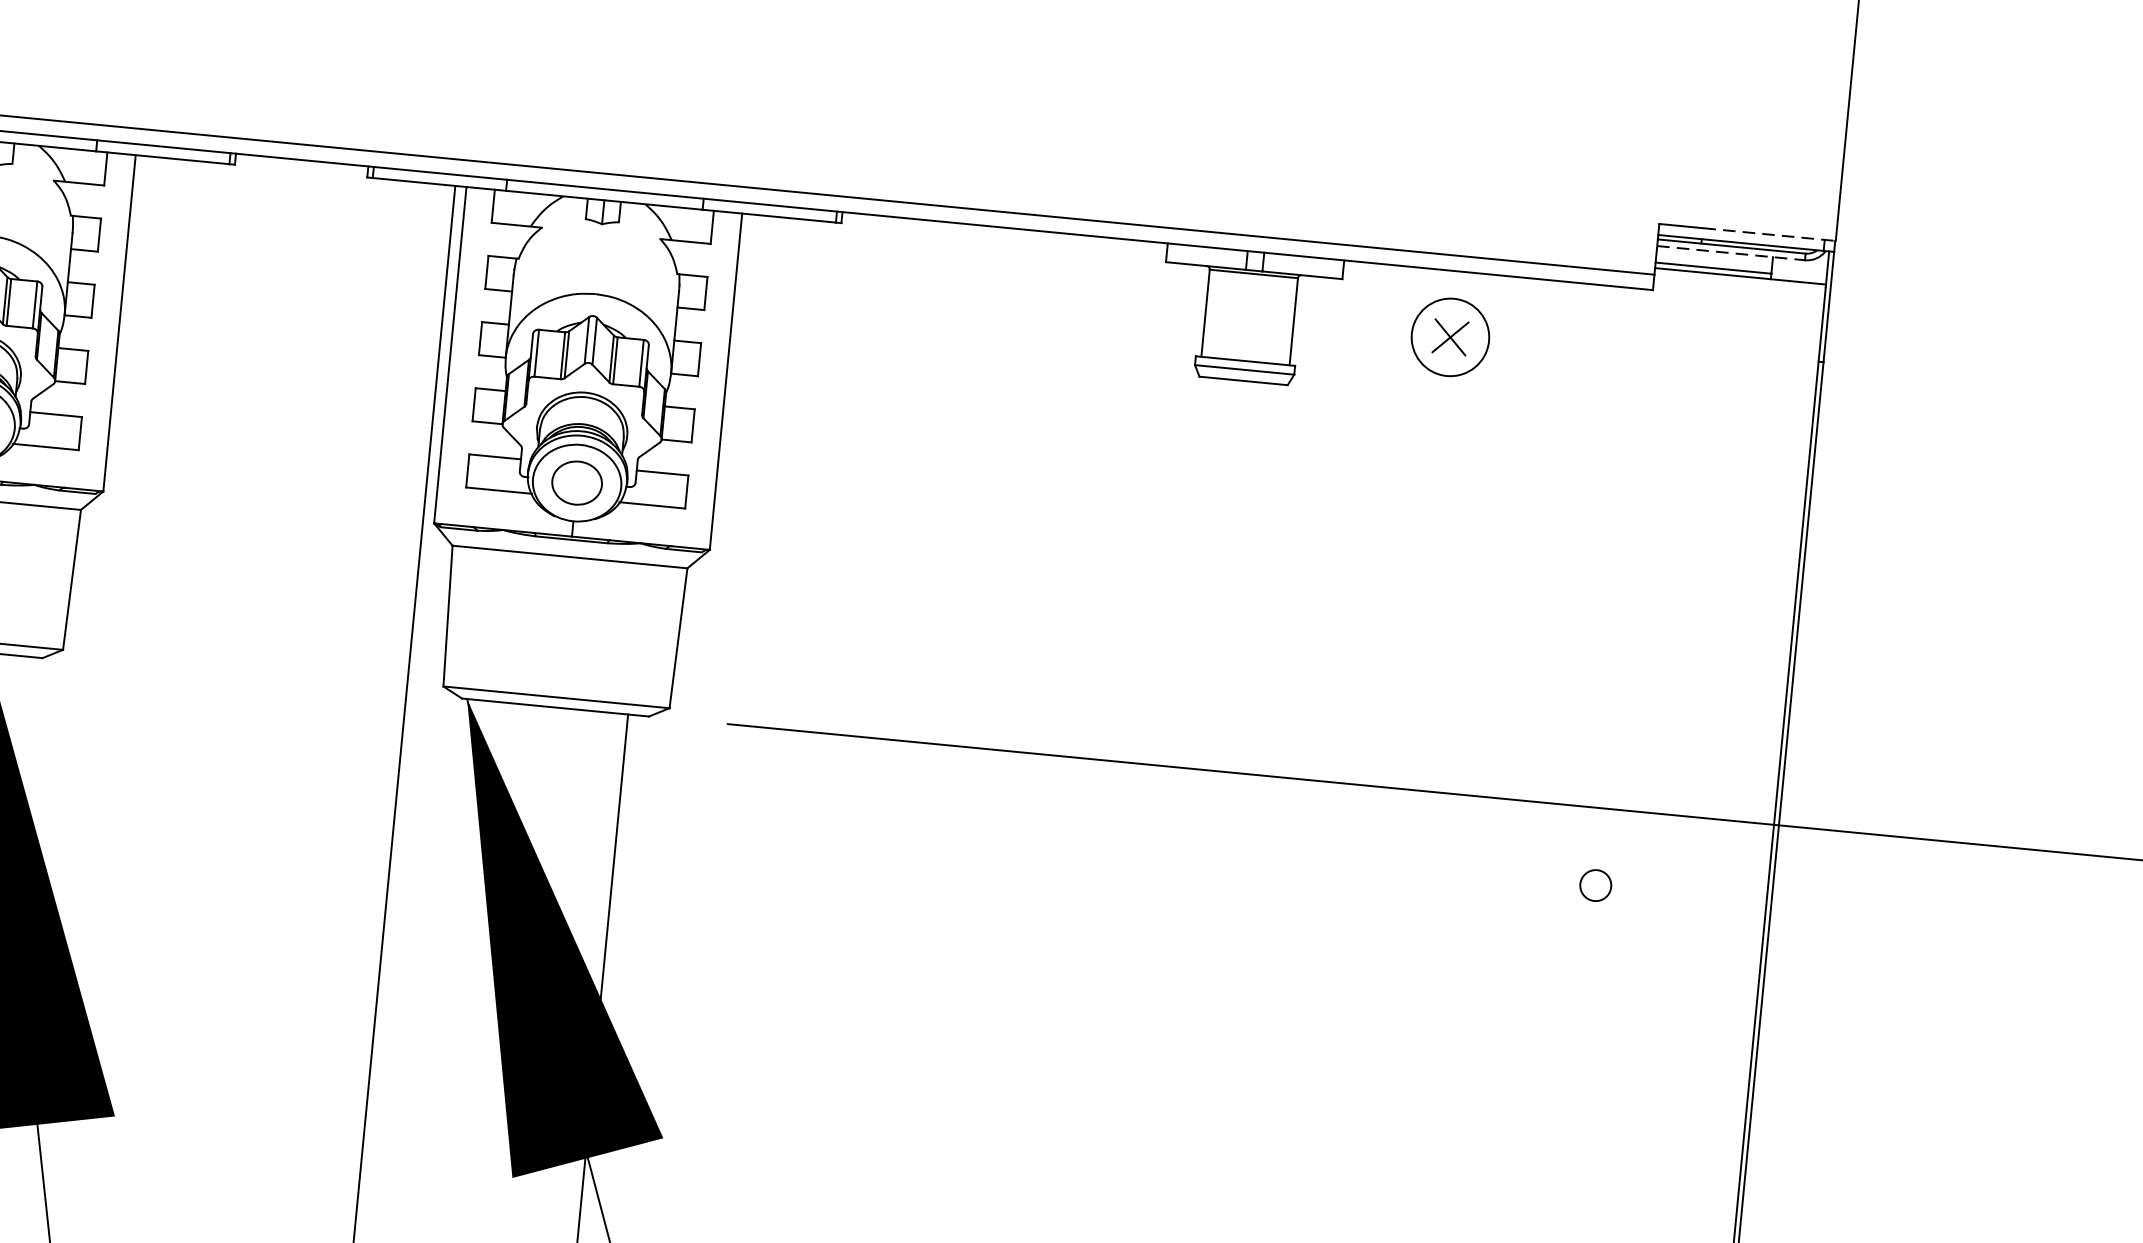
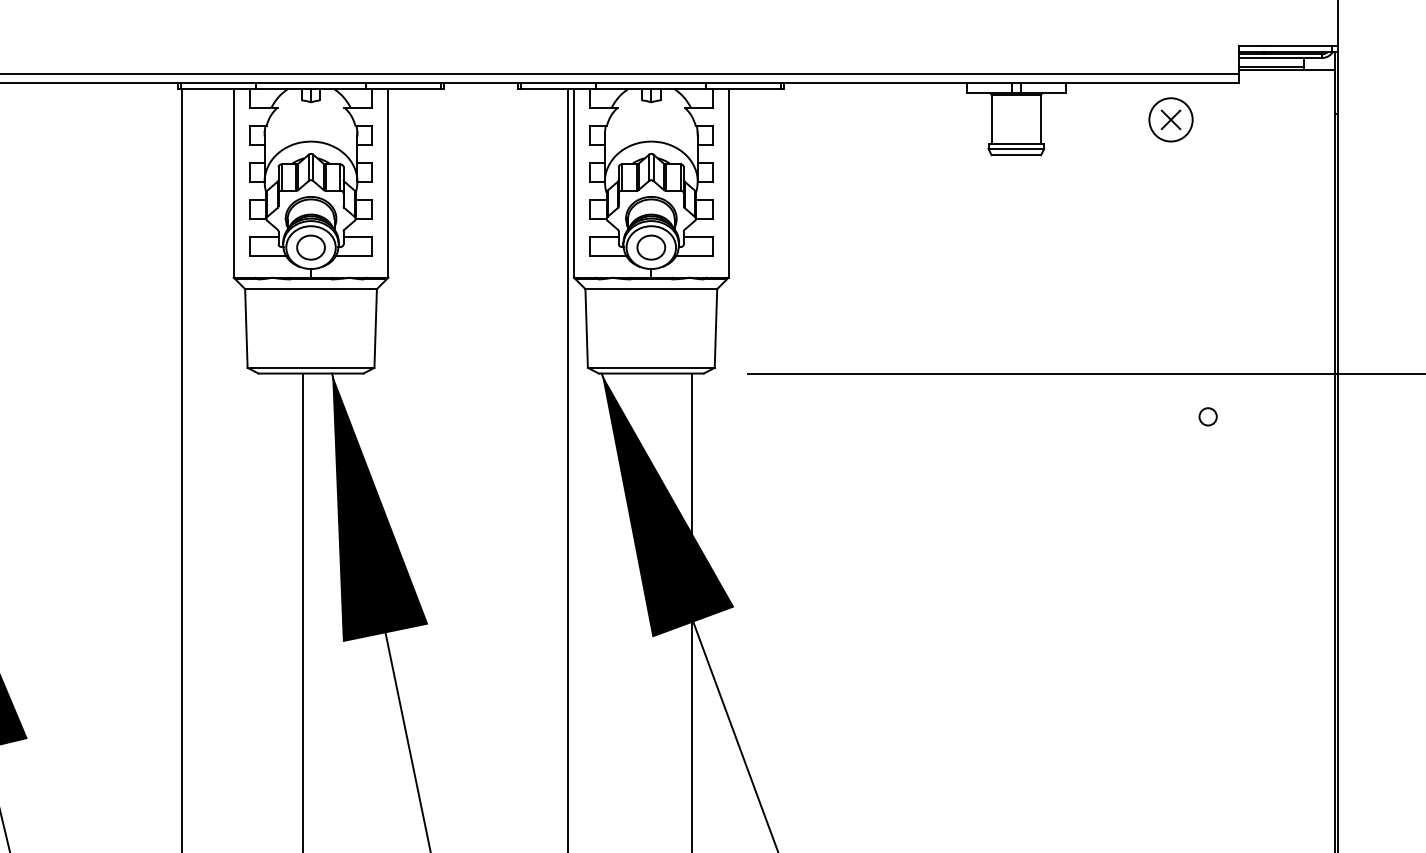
line: (1770, 234) -> (1301, 45), dashed -> solid
line: (1732, 254) -> (1281, 58), dashed -> solid
part: (1449, 336) -> (1170, 119), moved
circle: (1594, 884) -> (1207, 416), moved

